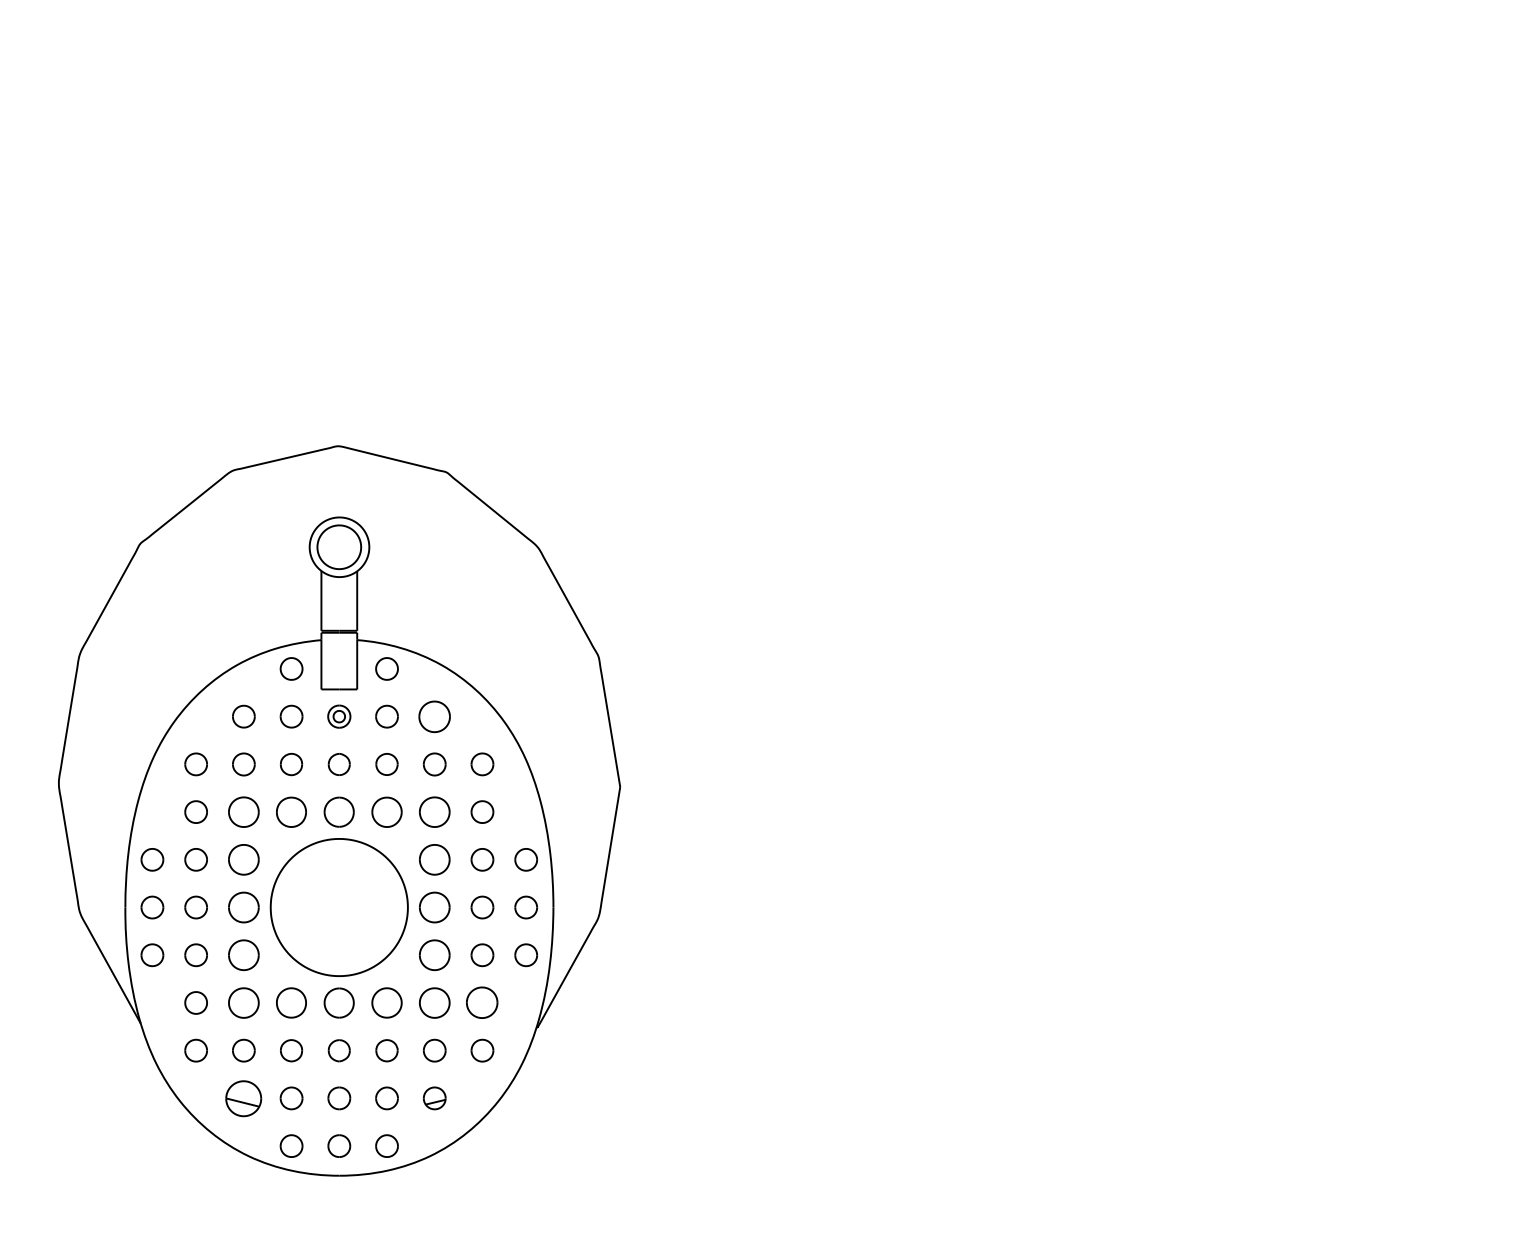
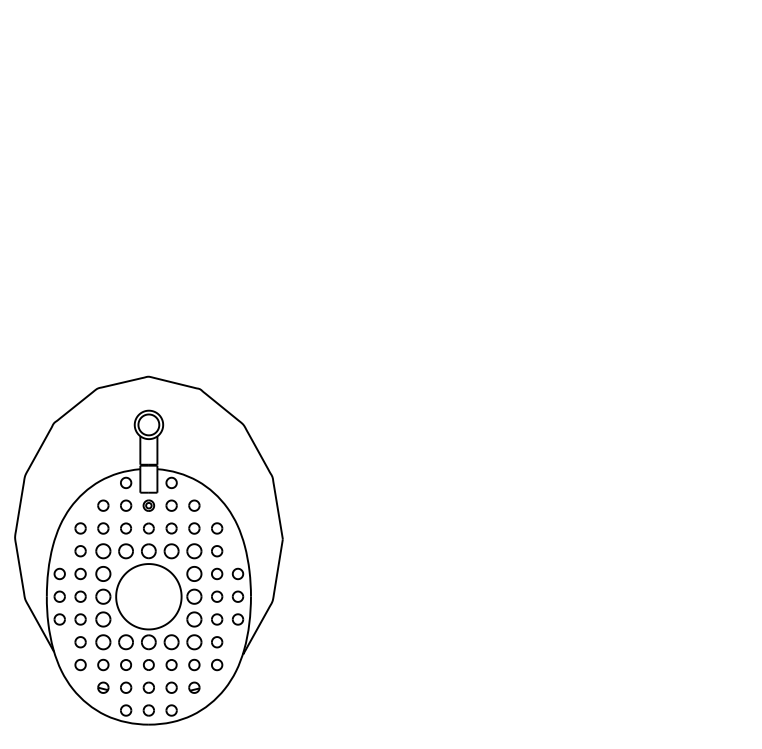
part: (434, 716) -> (194, 505), size x0.71
part: (483, 1003) -> (217, 642), size x0.71
part: (244, 1097) -> (103, 687), size x0.62

